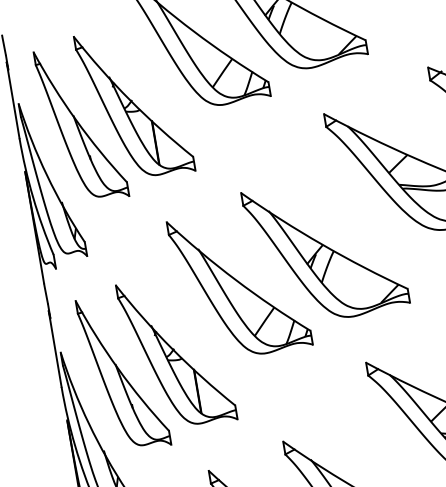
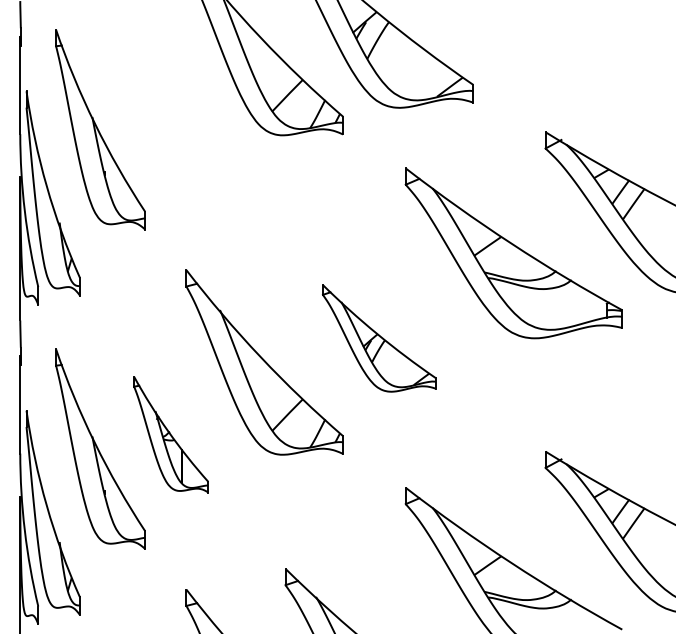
part: (133, 103) -> (170, 115), removed
part: (325, 250) -> (378, 338), size x0.6
part: (175, 352) -> (170, 434), size x0.6

